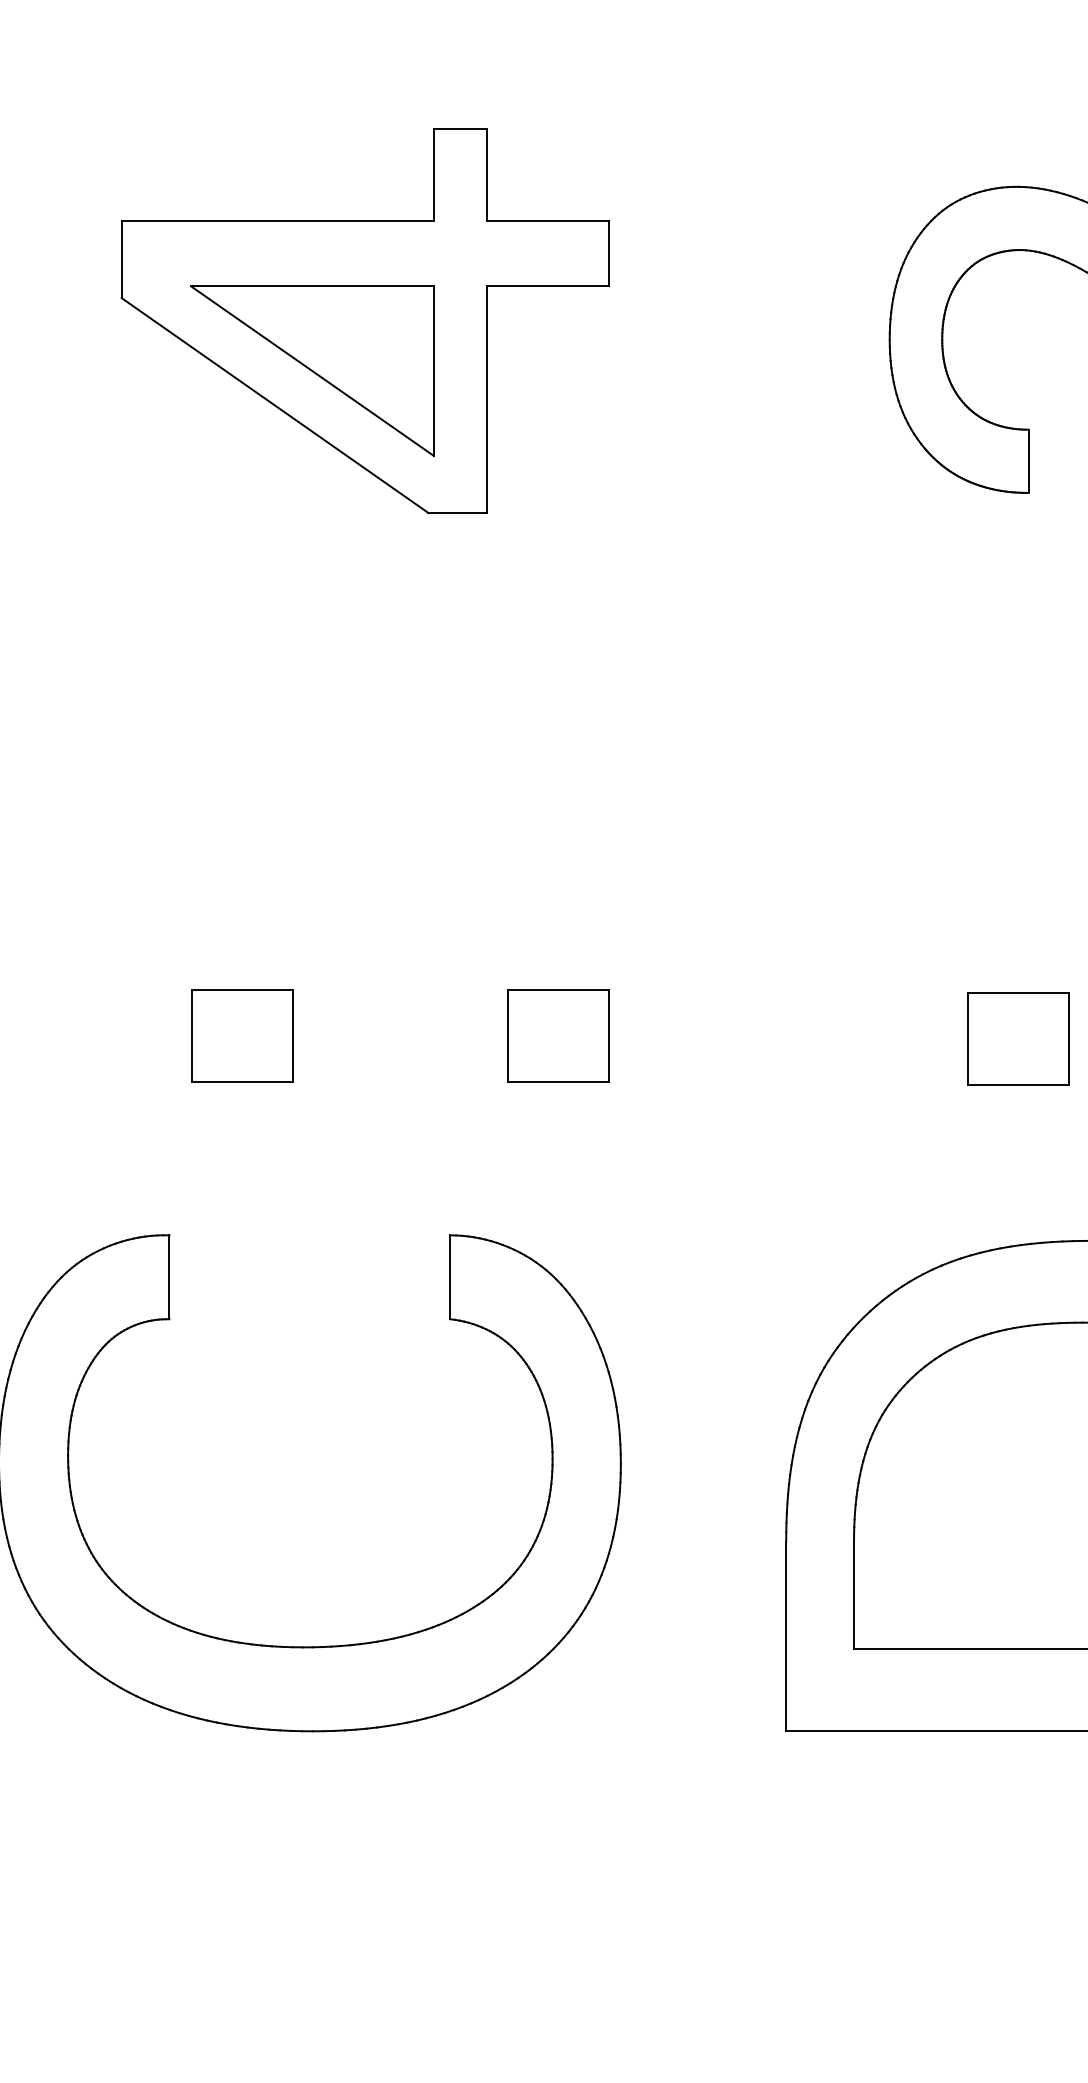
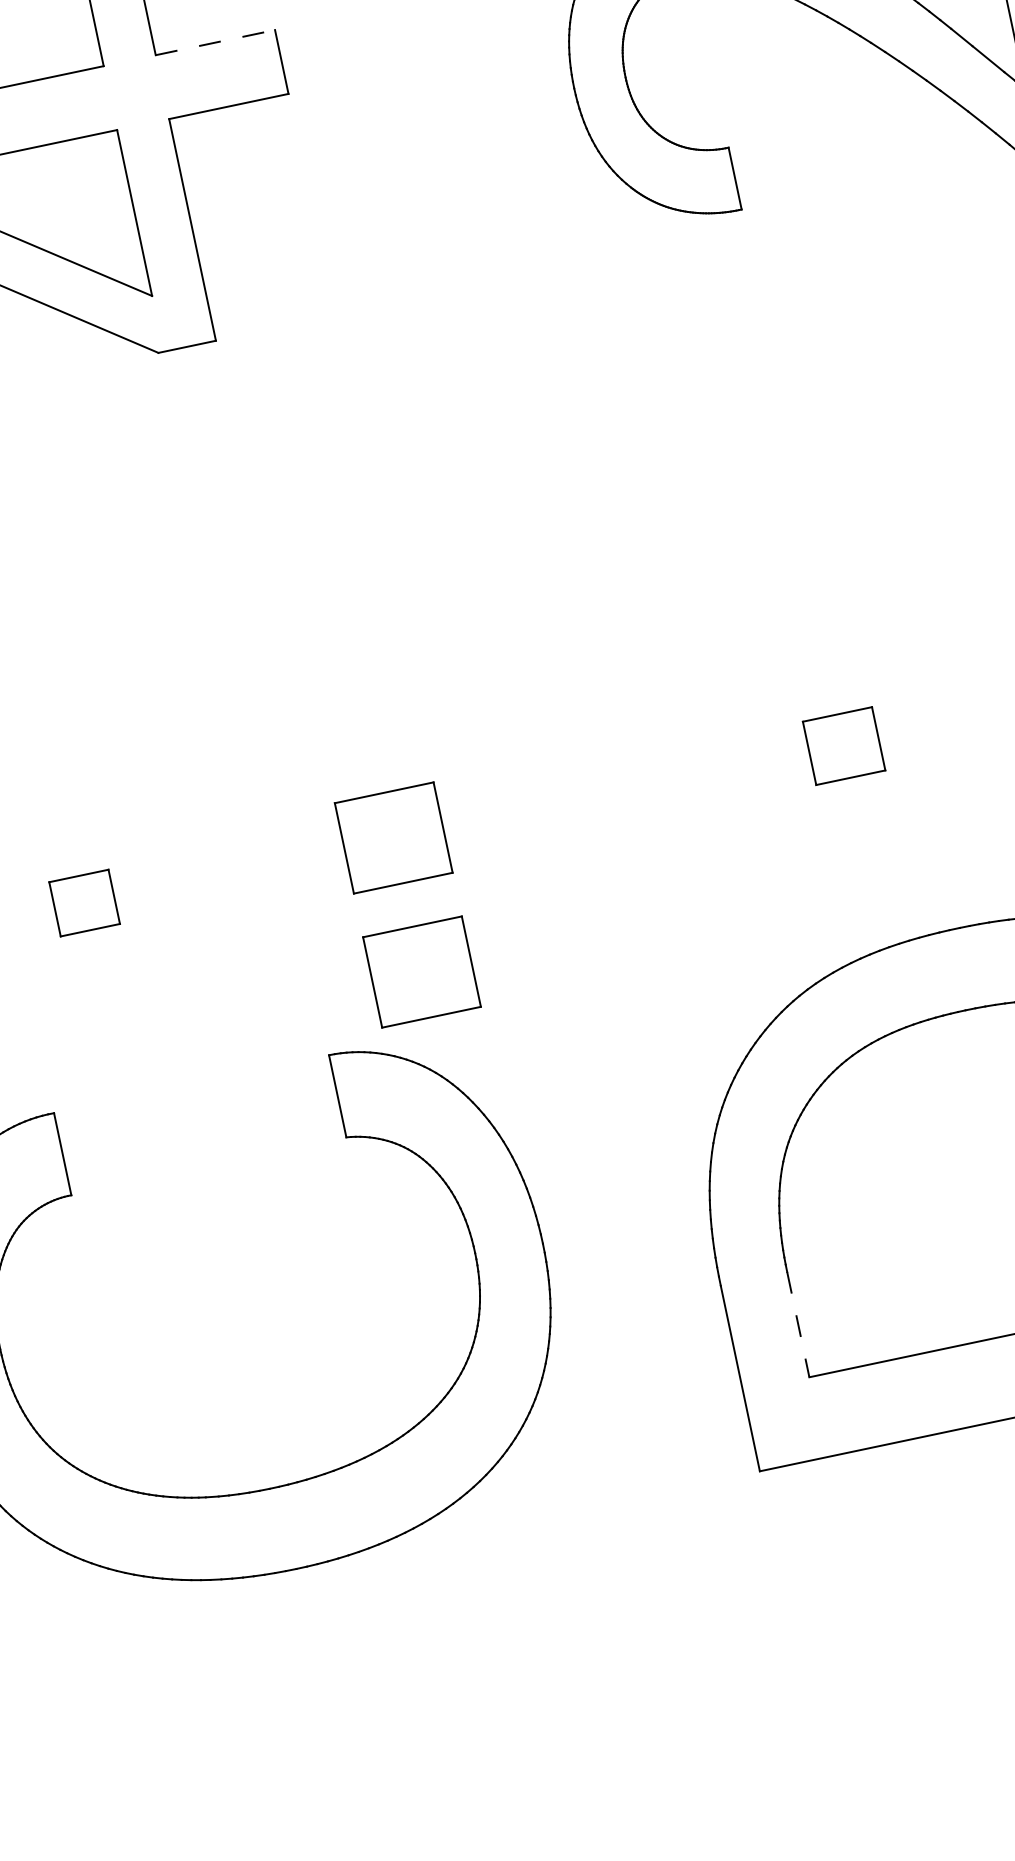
line: (548, 221) -> (215, 42), solid -> dashed
part: (242, 1035) -> (84, 902), size x0.6
part: (1018, 1038) -> (844, 745), size x0.7
part: (558, 1172) -> (421, 971), added
line: (854, 1595) -> (798, 1324), solid -> dashed

